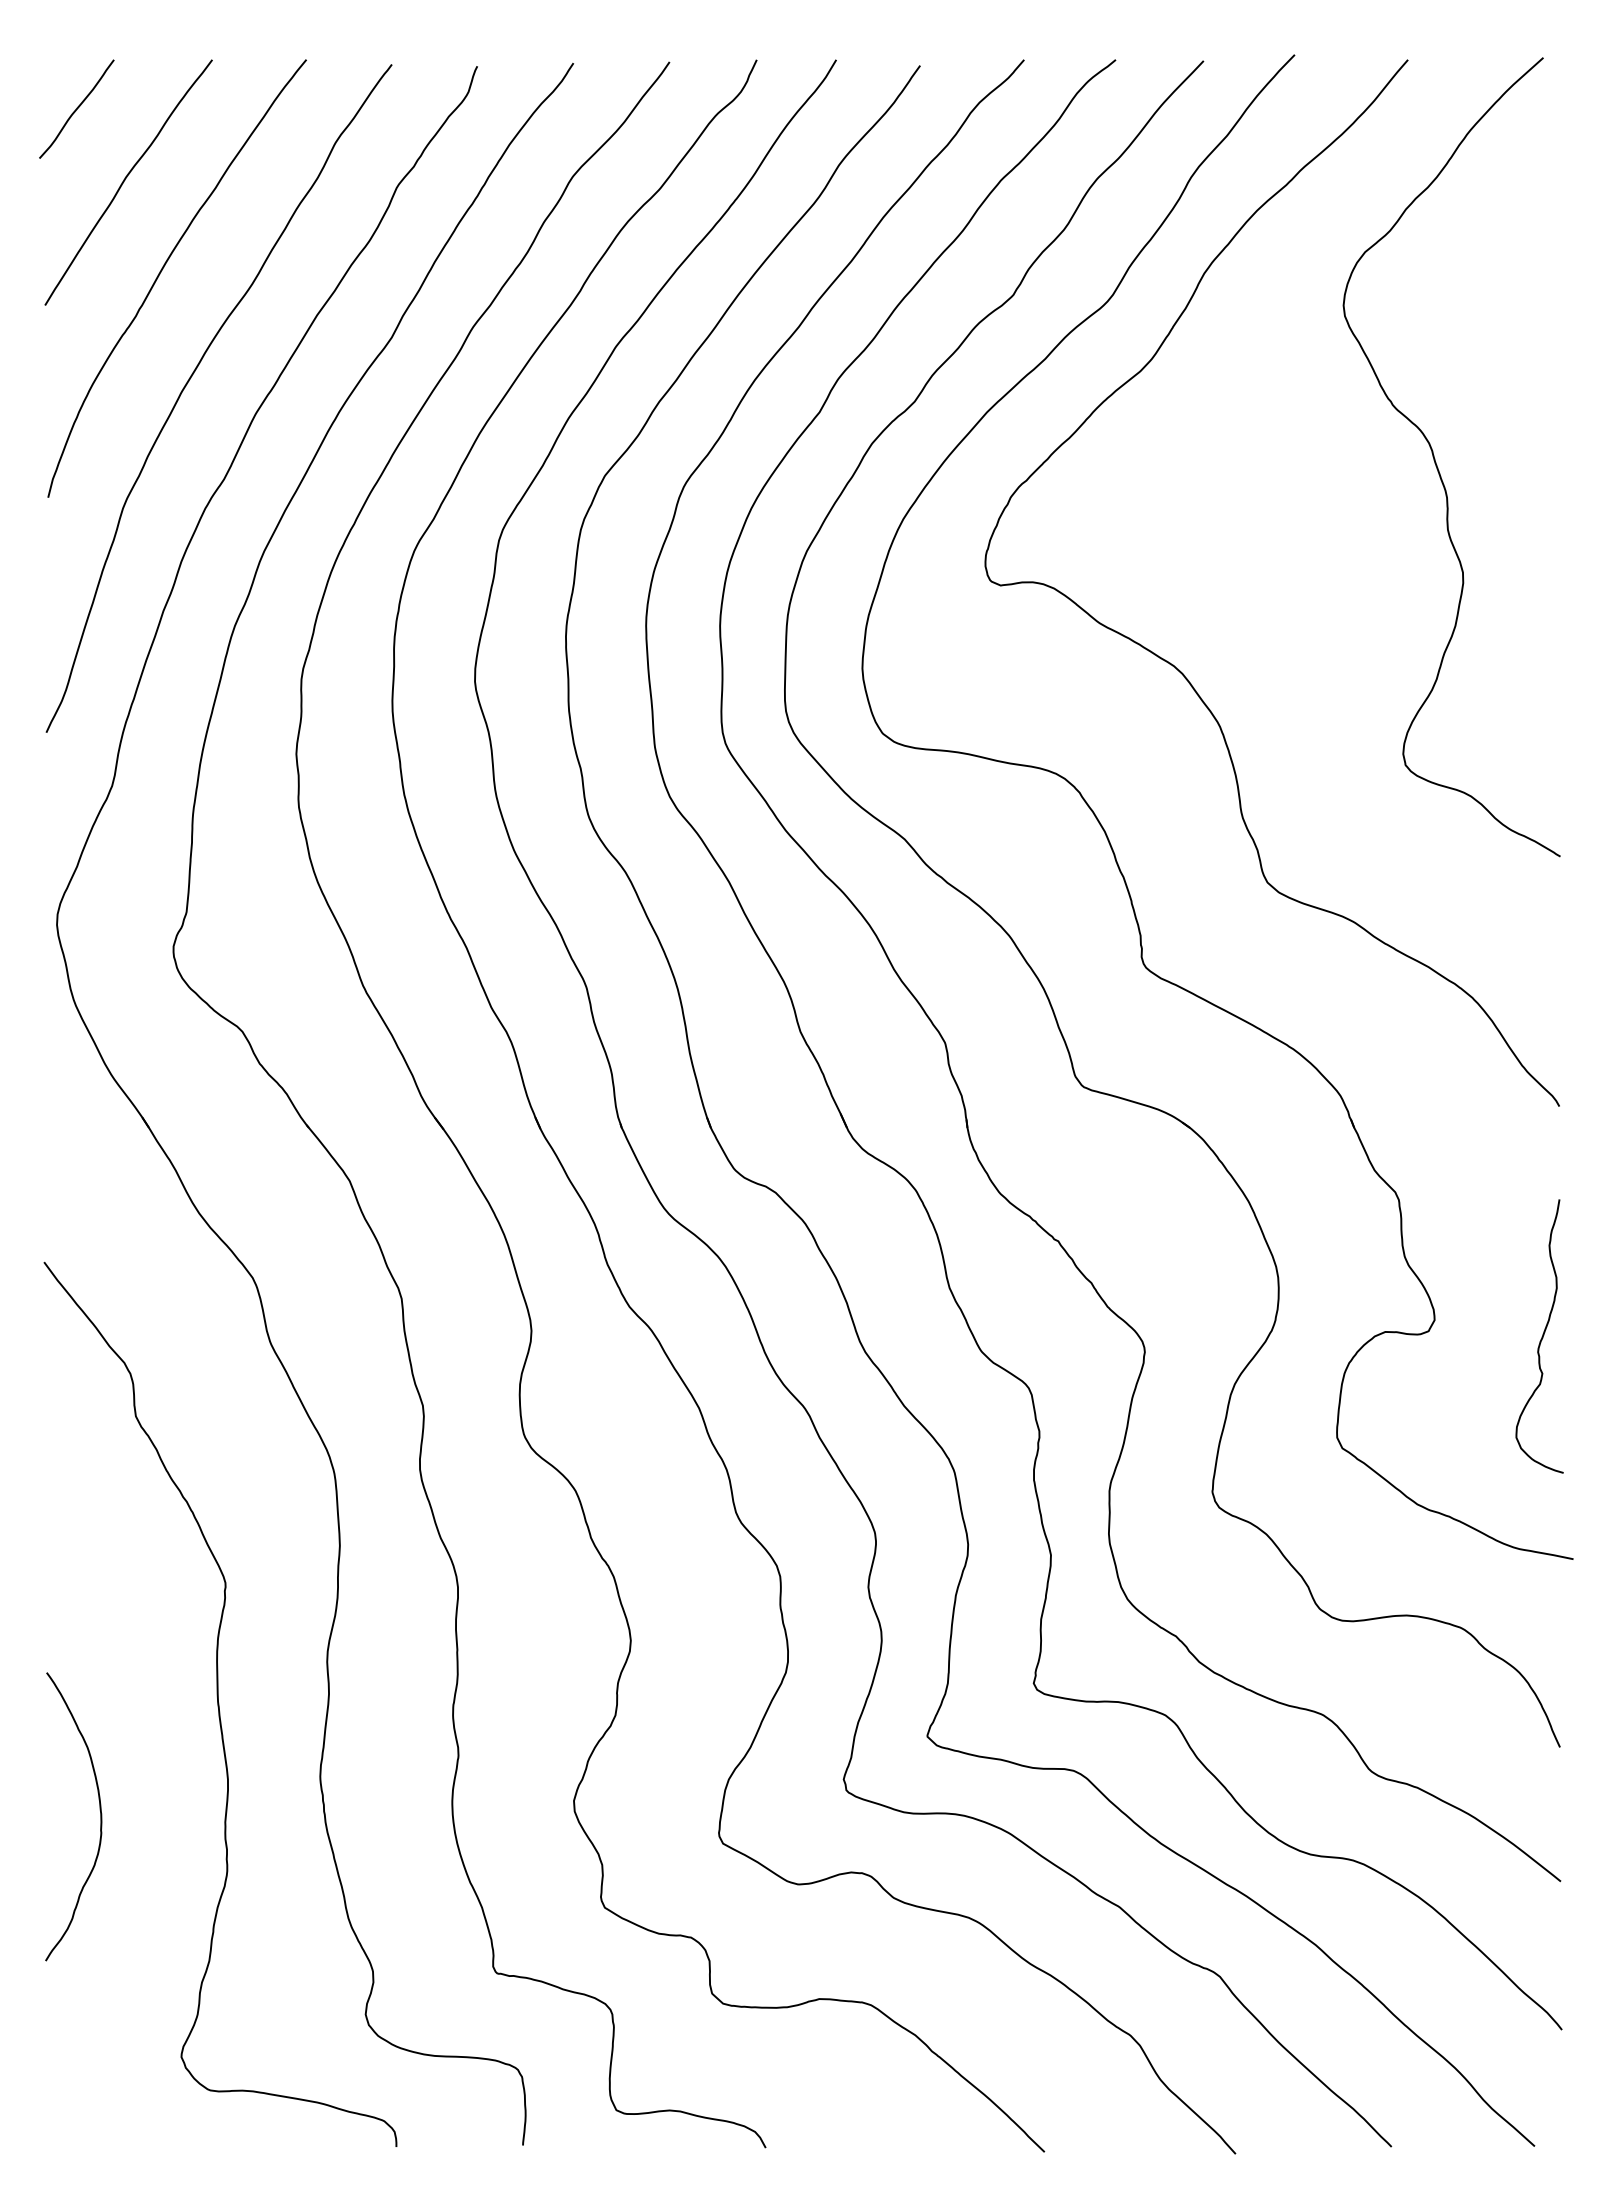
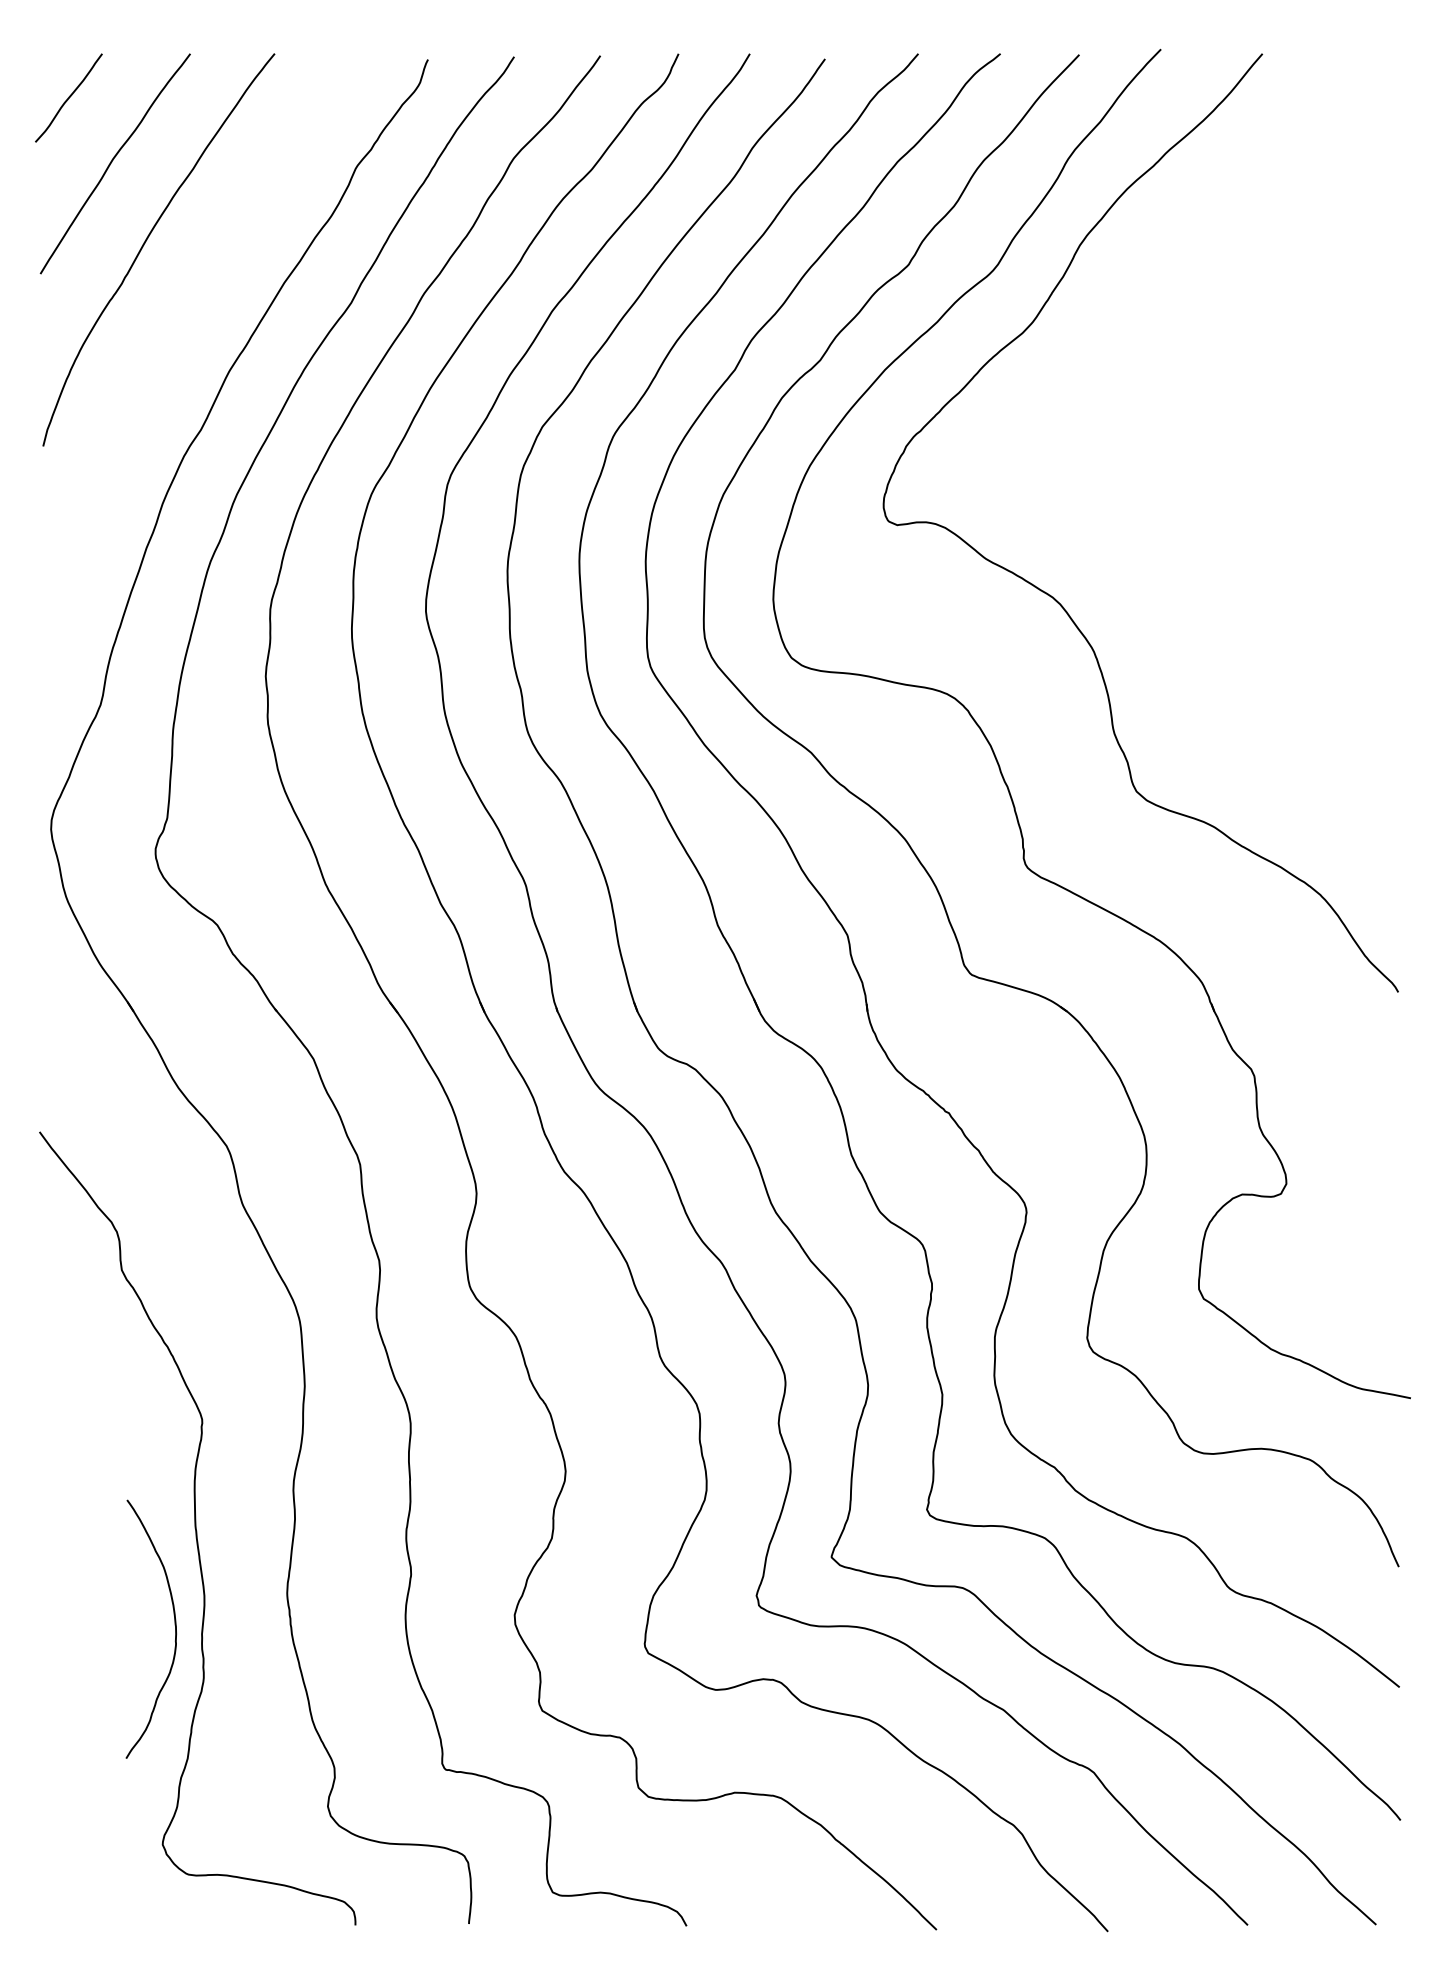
curve: (191, 378) -> (171, 339), removed
curve: (1436, 462) -> (1288, 414), removed
curve: (1541, 1336) -> (1382, 1198), removed
curve: (99, 1810) -> (174, 1623), moved

